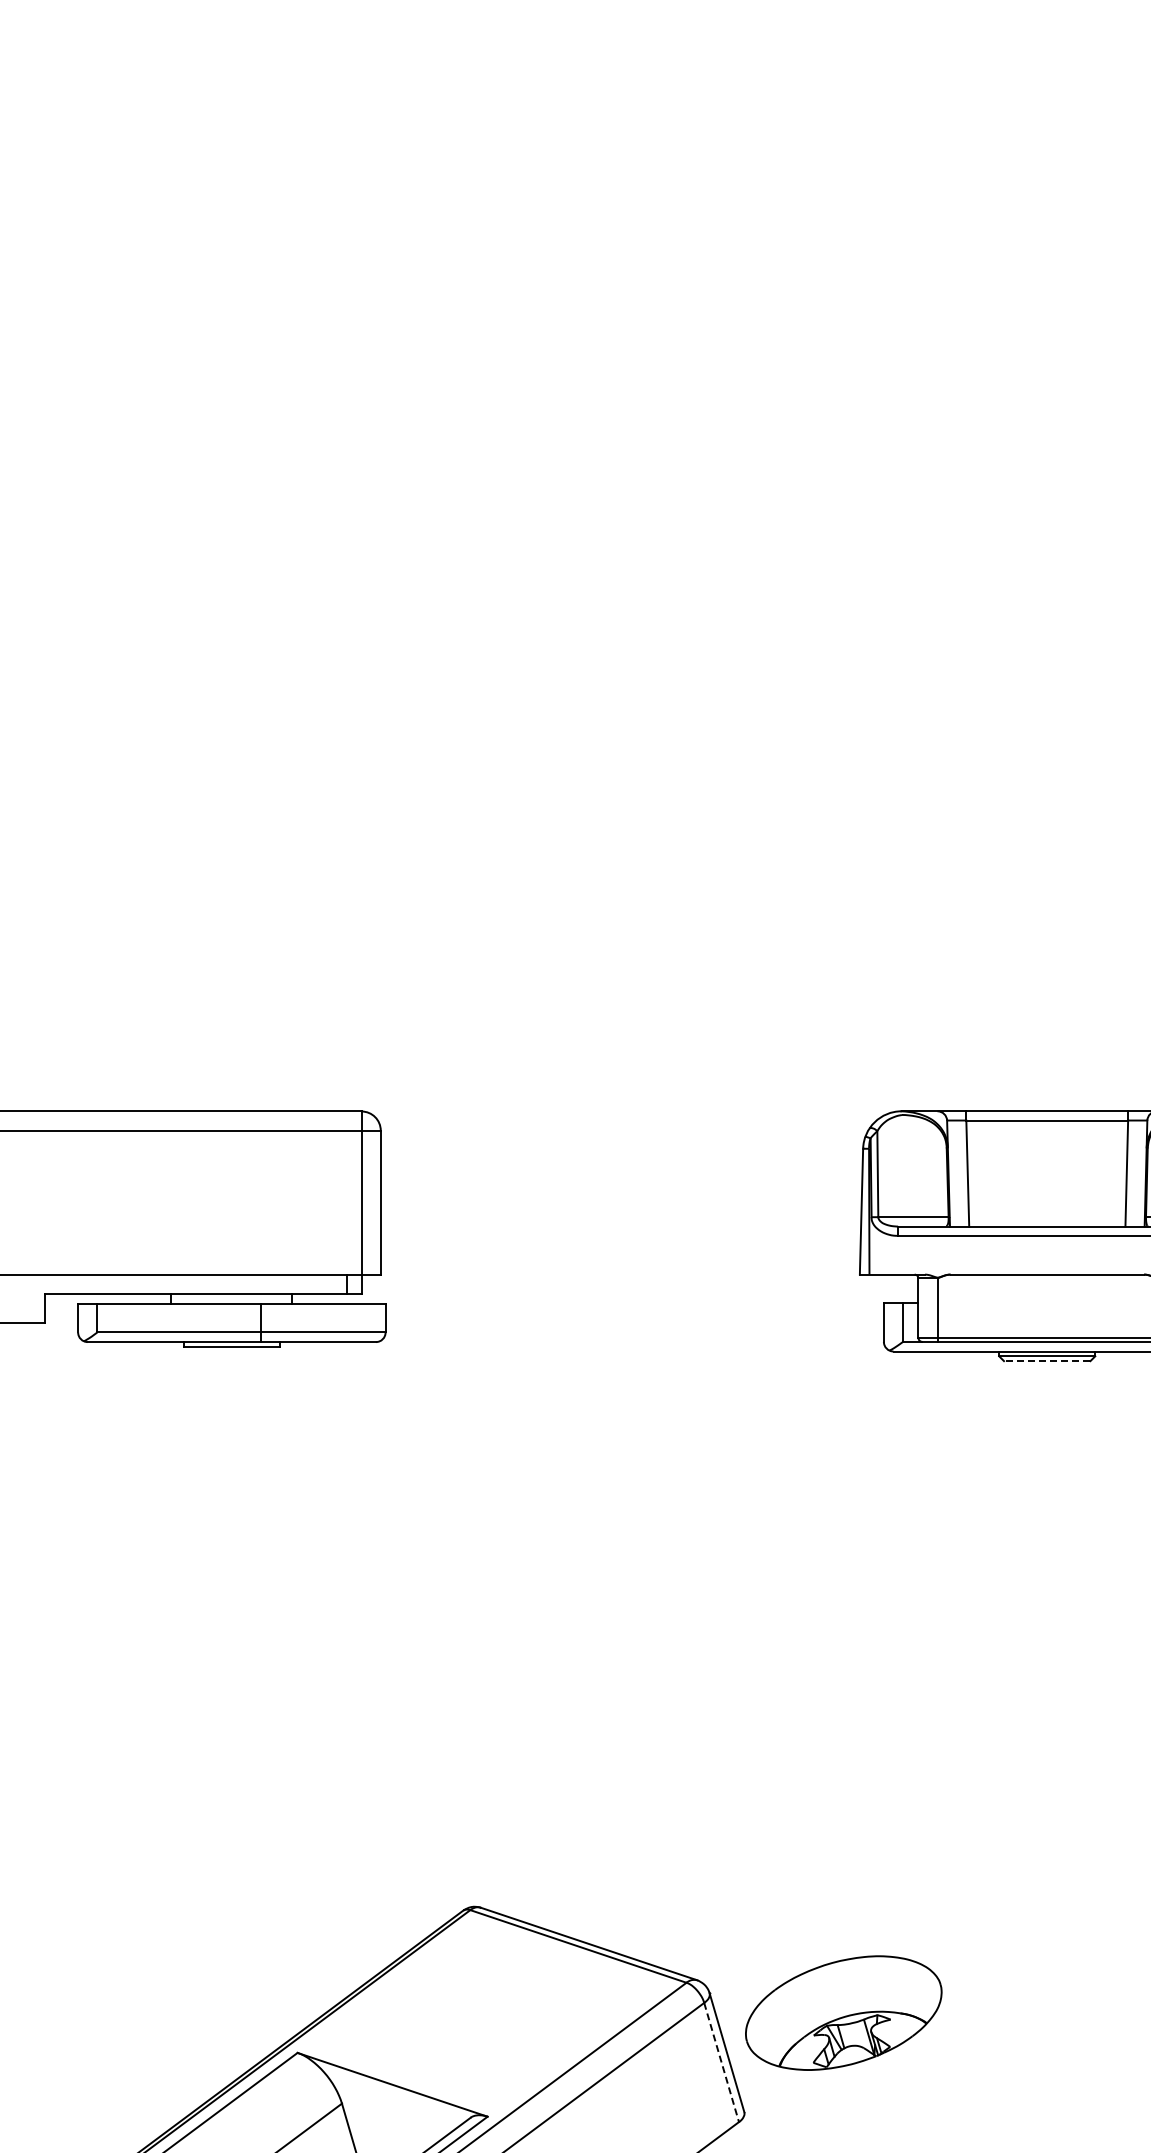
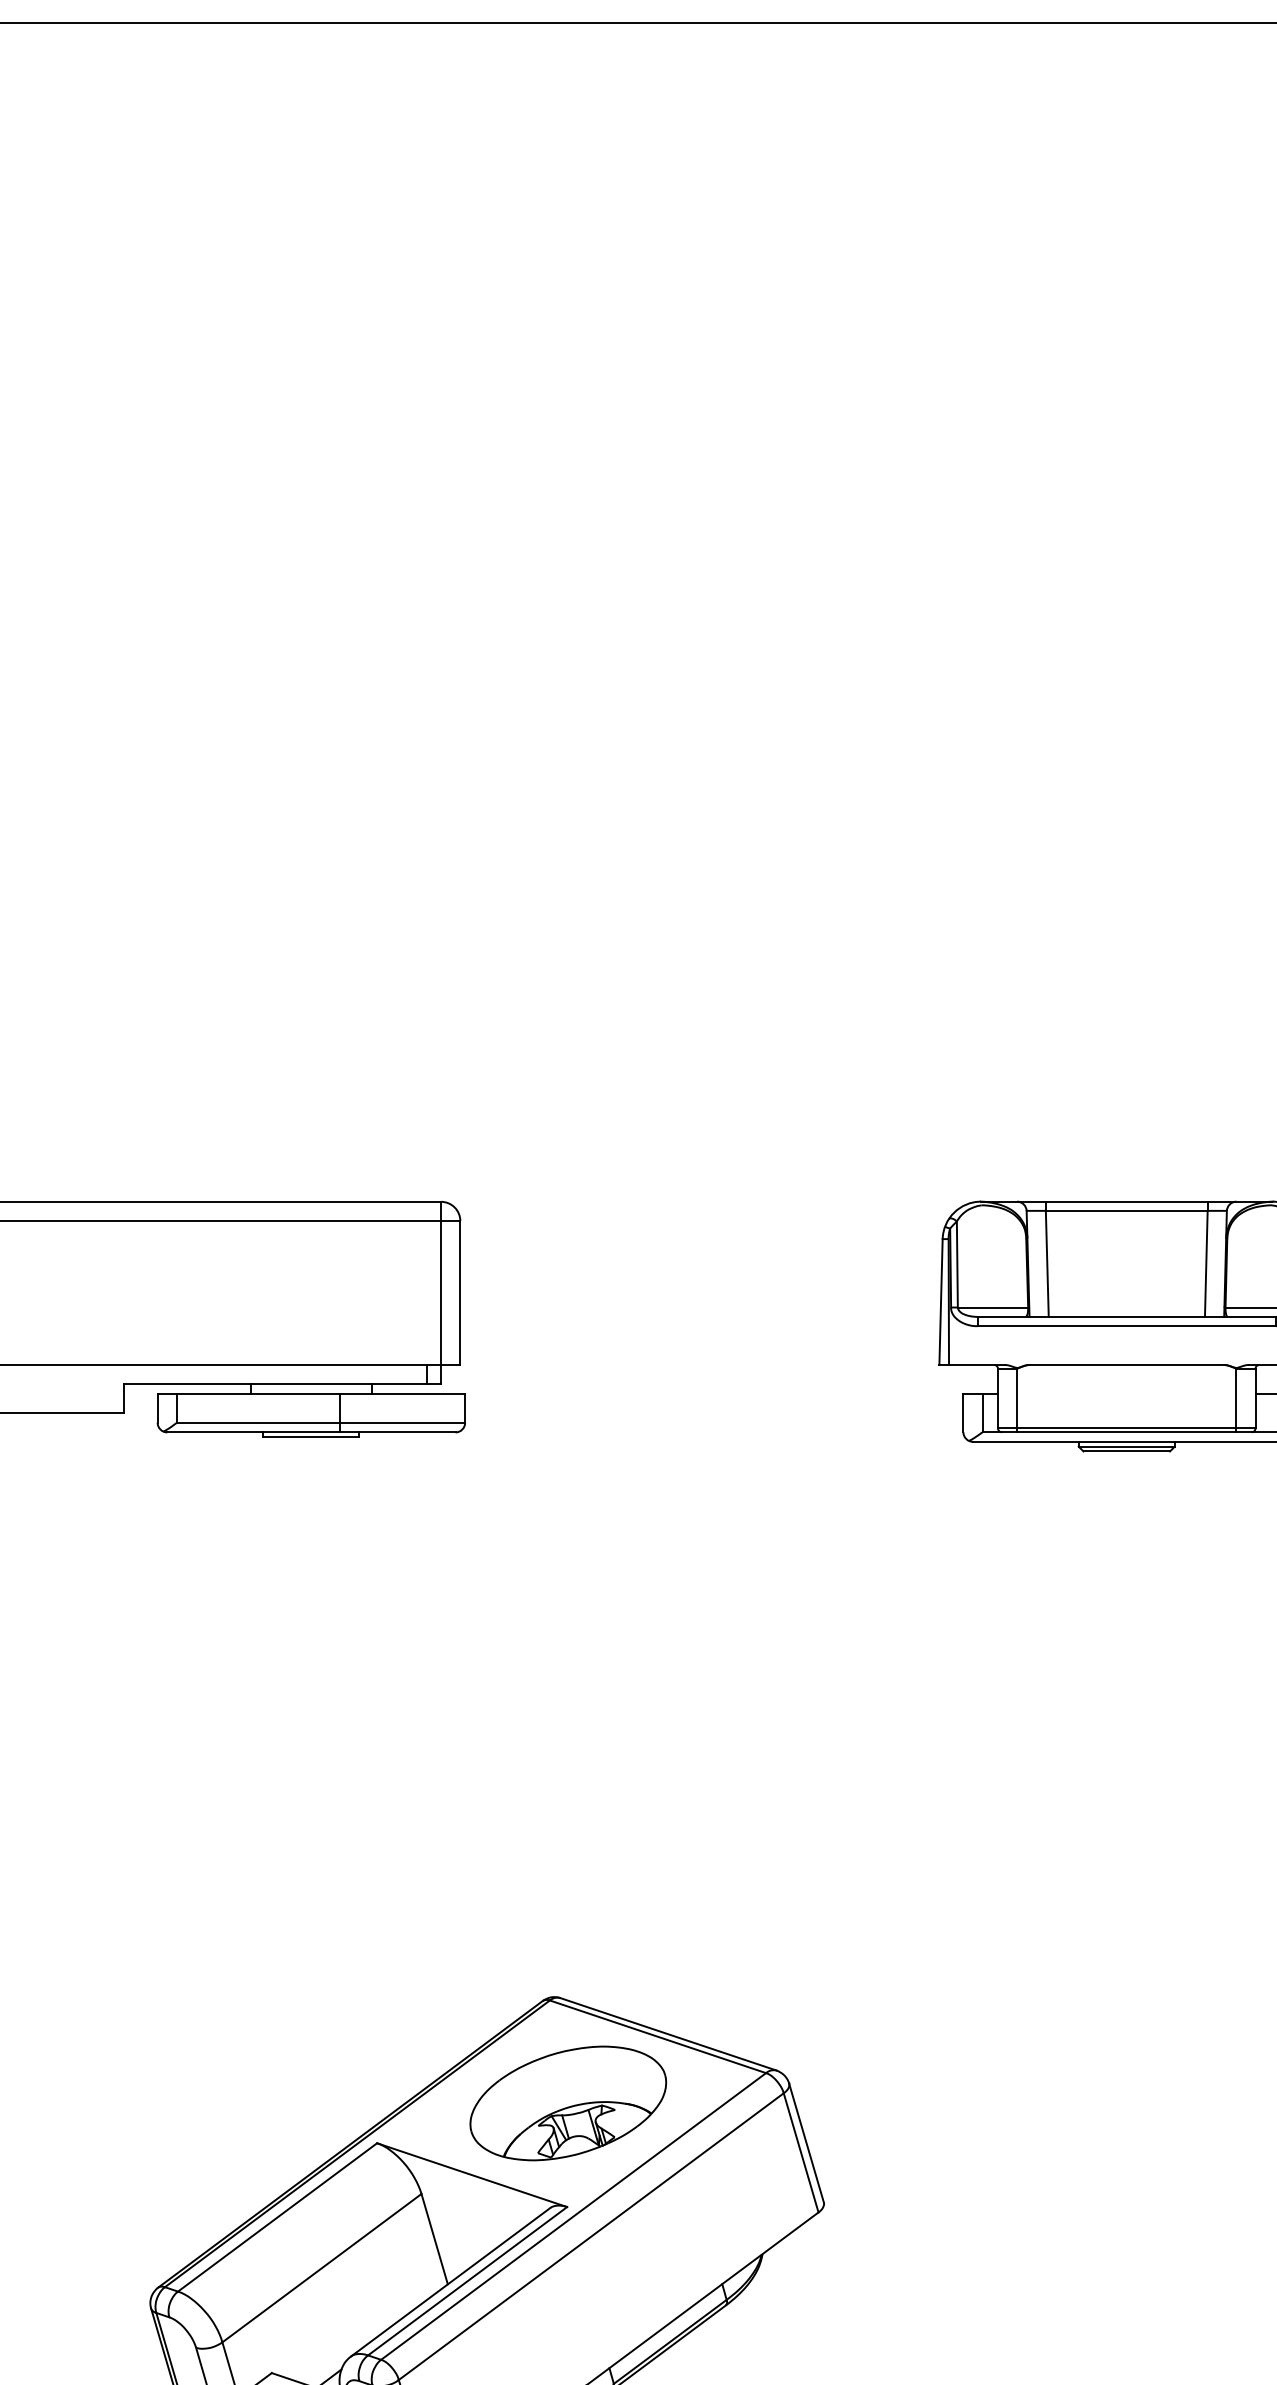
line: (1046, 1361) -> (1126, 1451), dashed -> solid
part: (843, 2013) -> (568, 2103), moved
line: (721, 2063) -> (801, 2153), dashed -> solid

